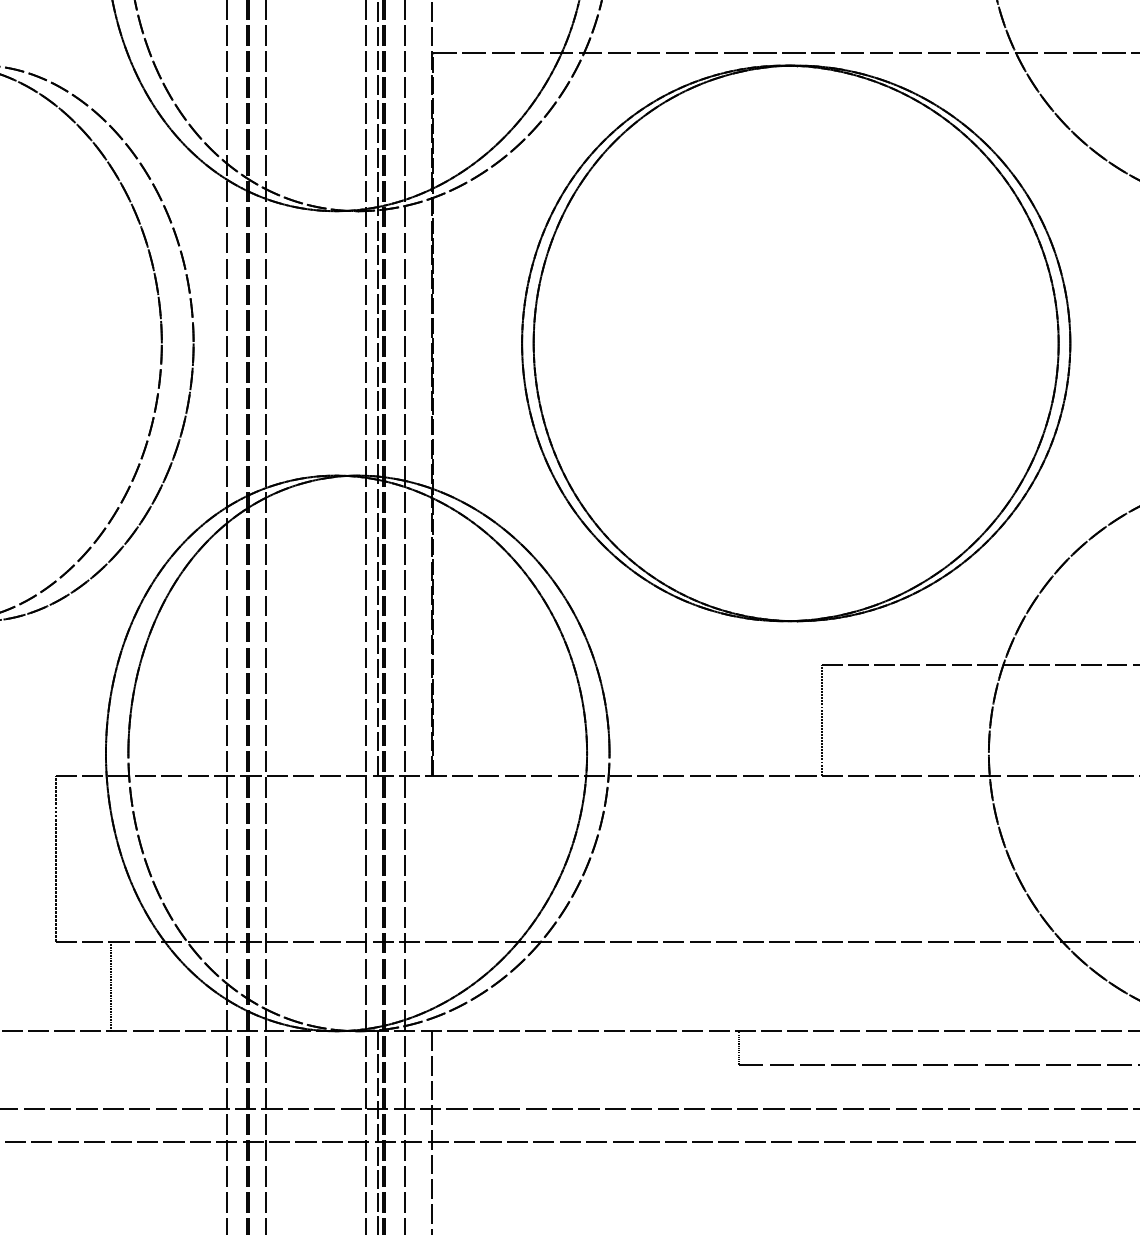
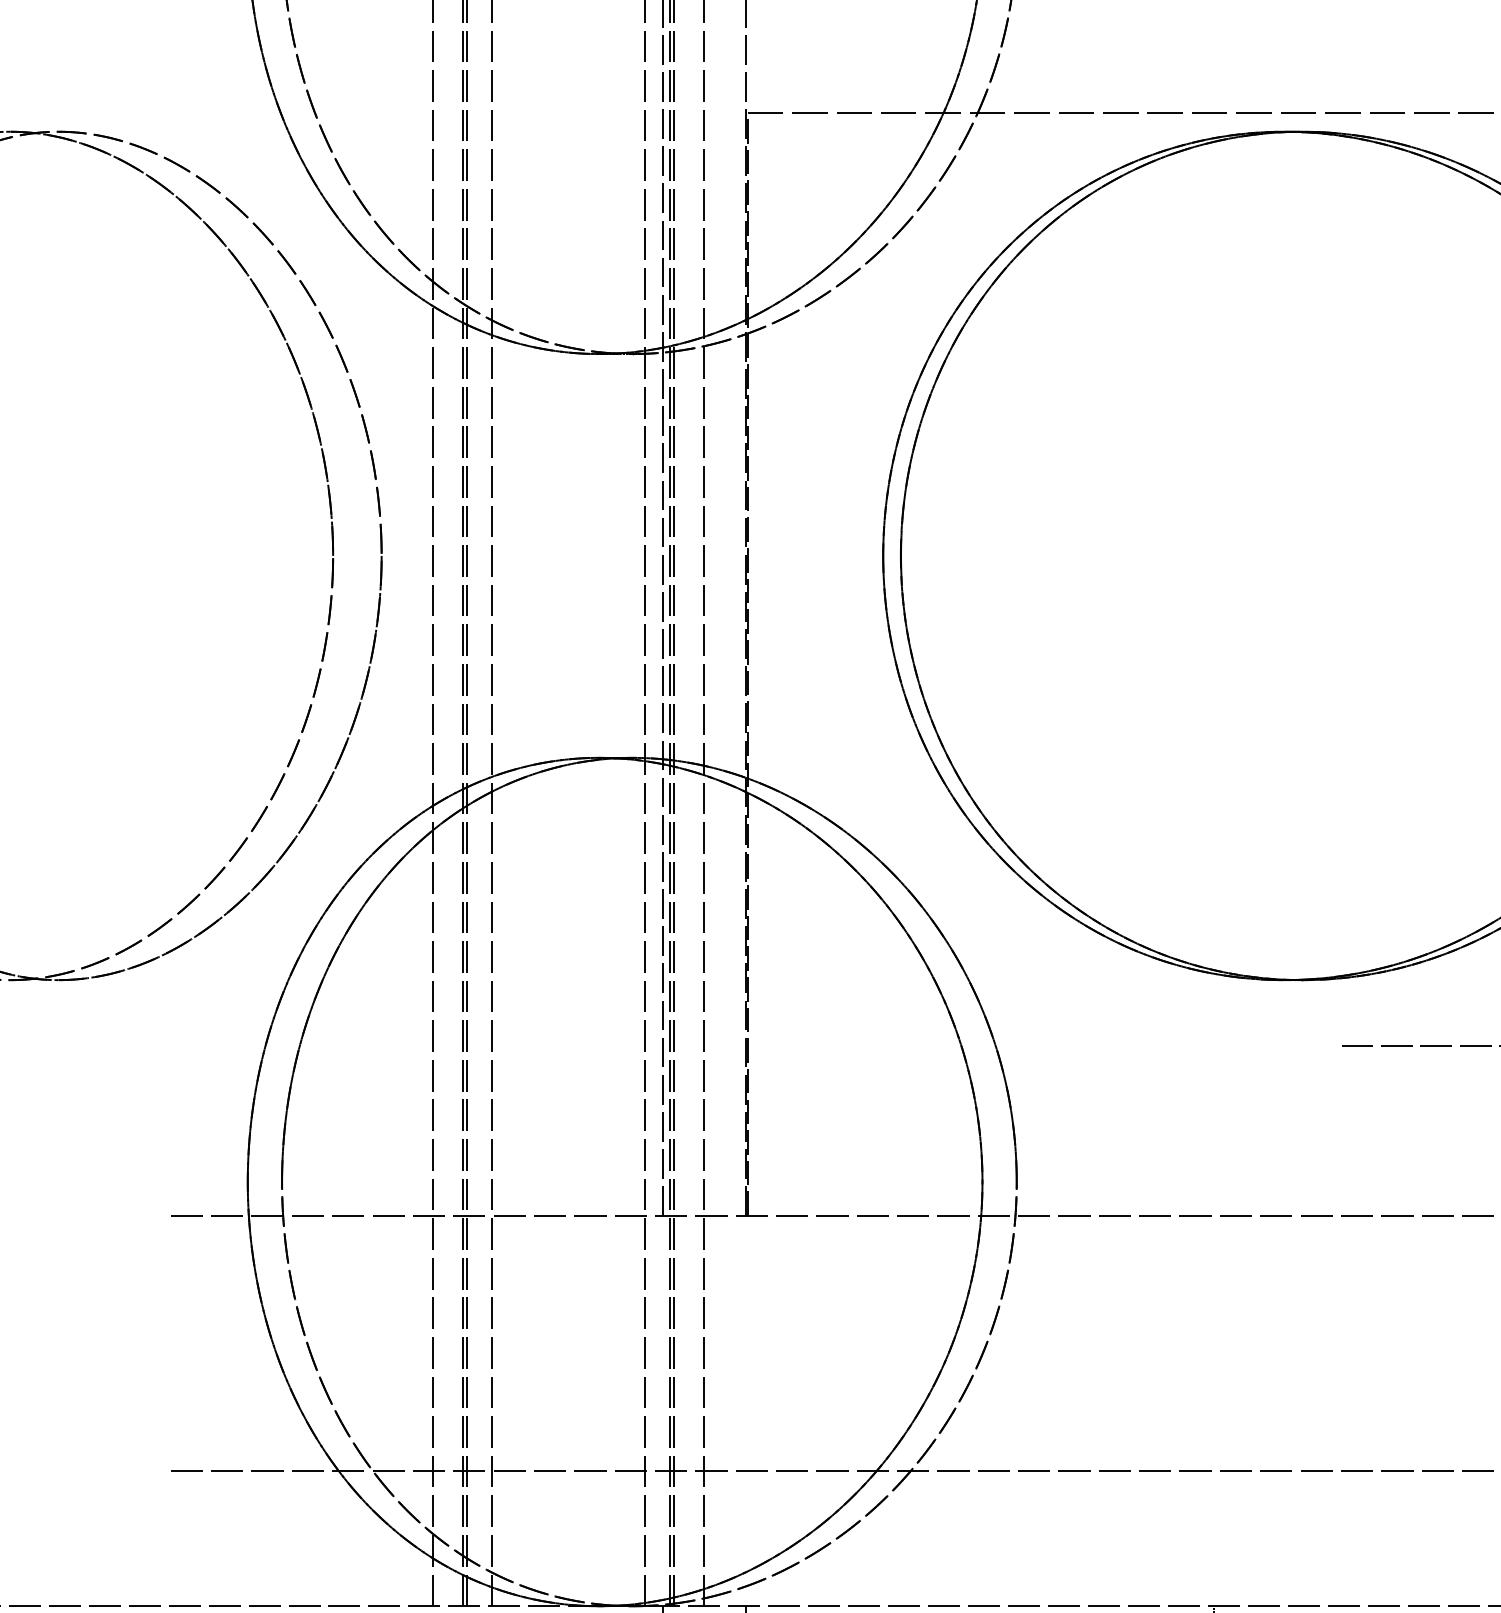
line: (822, 719) -> (1341, 1130), removed
line: (55, 858) -> (170, 1342), removed
line: (111, 986) -> (256, 1537), removed

